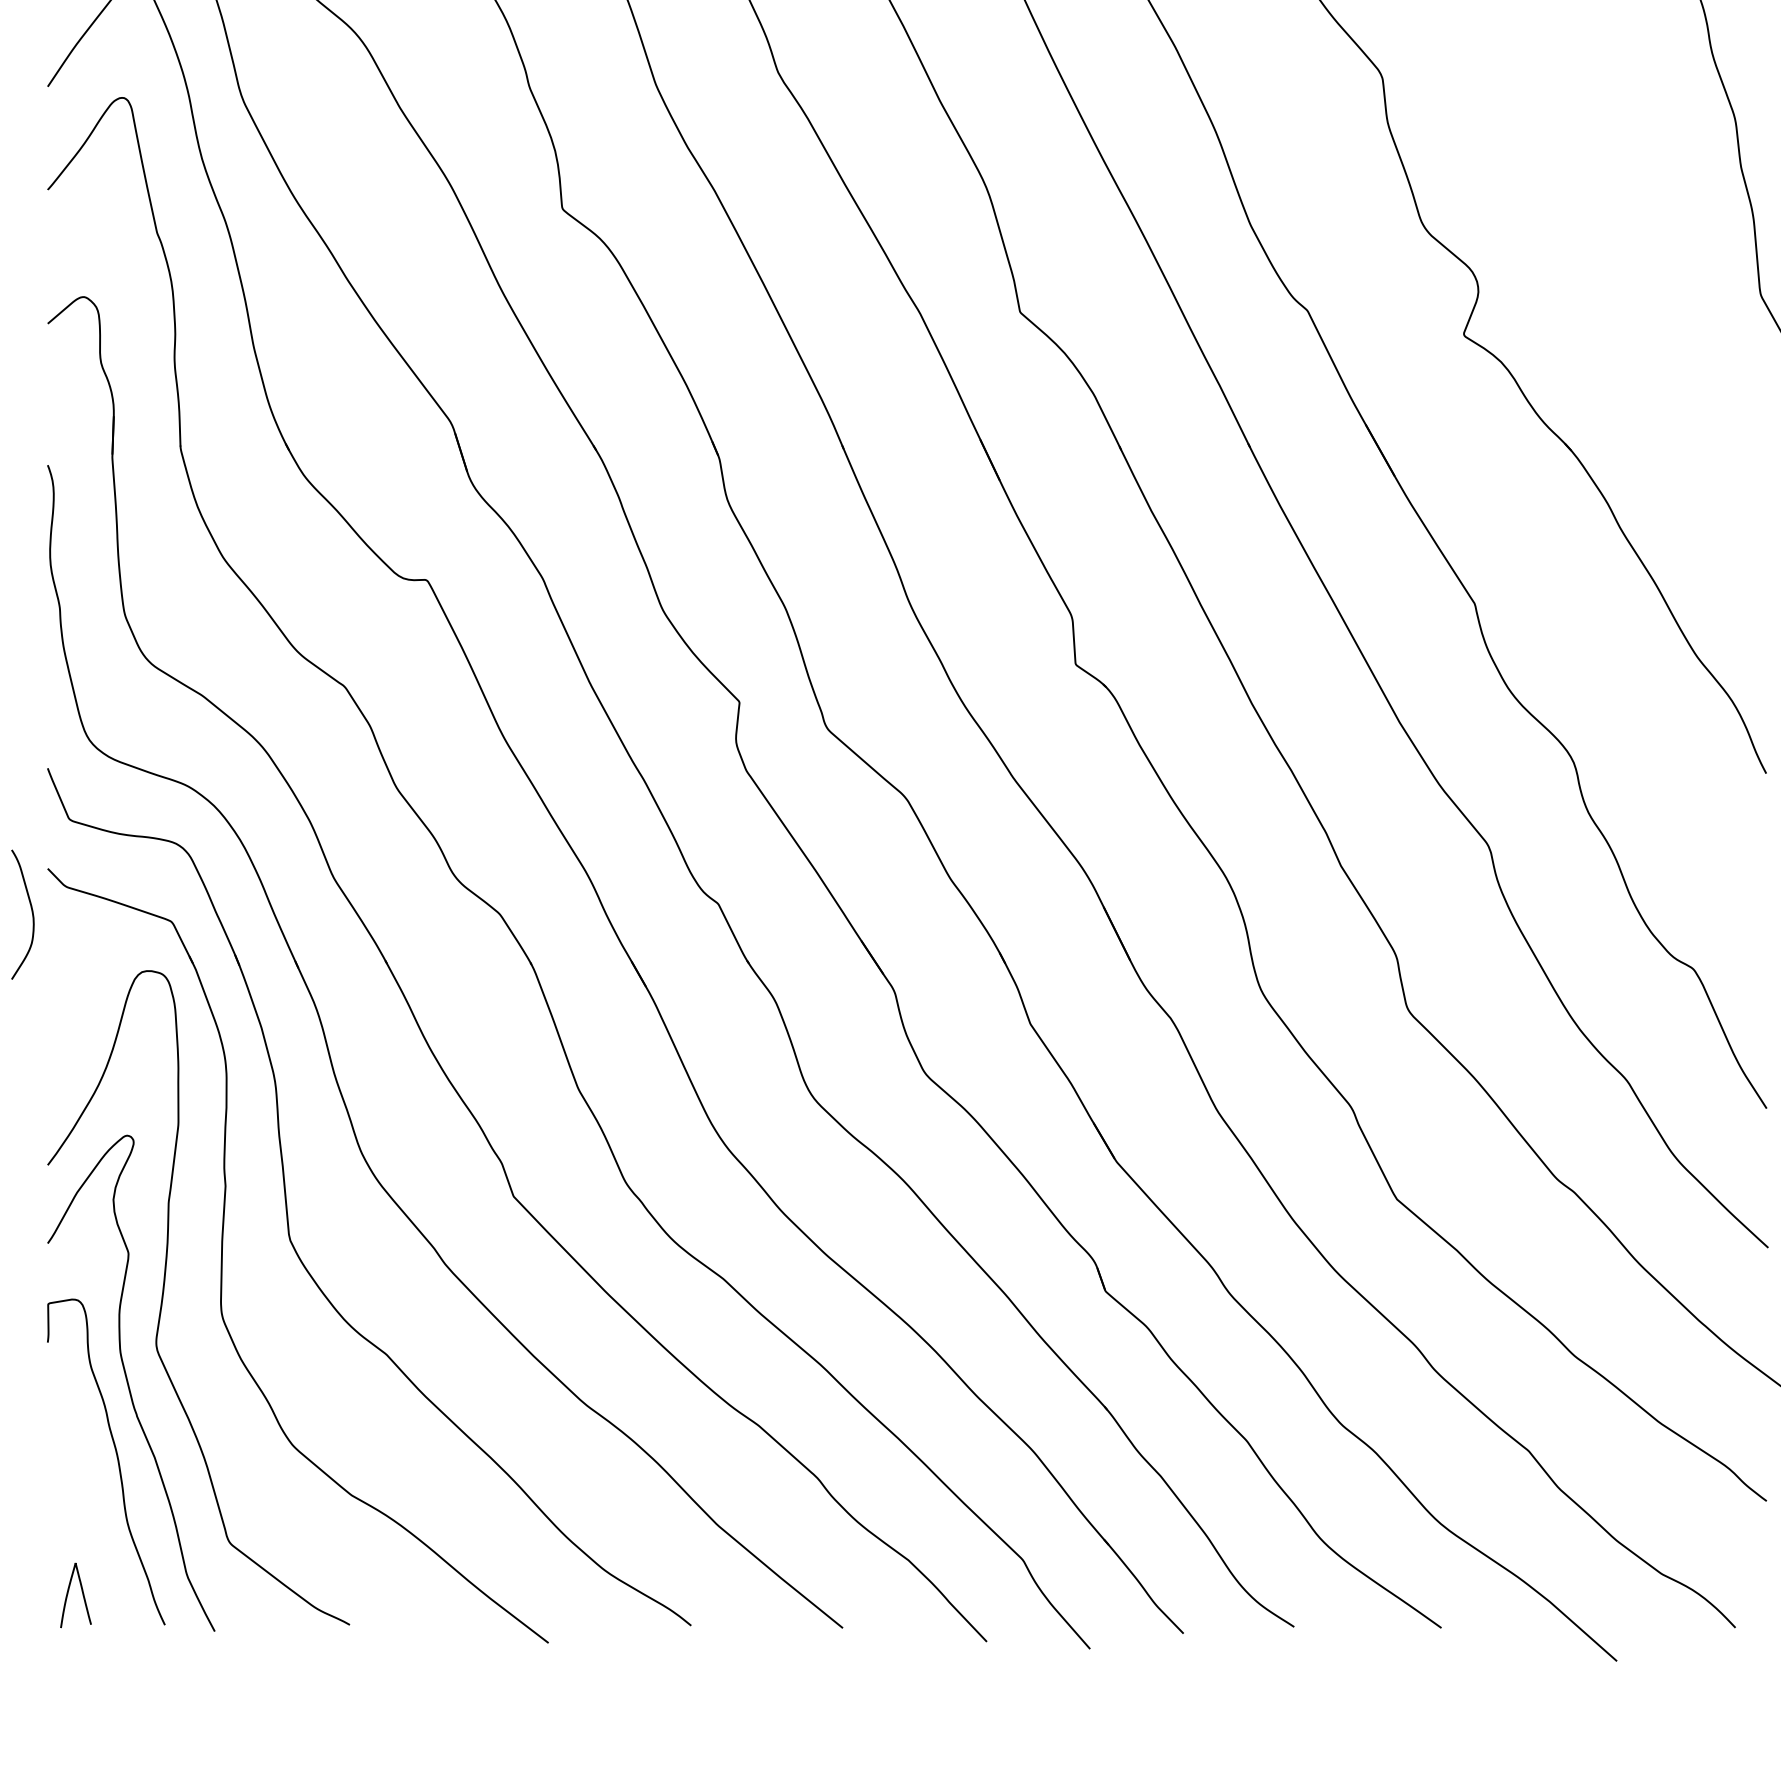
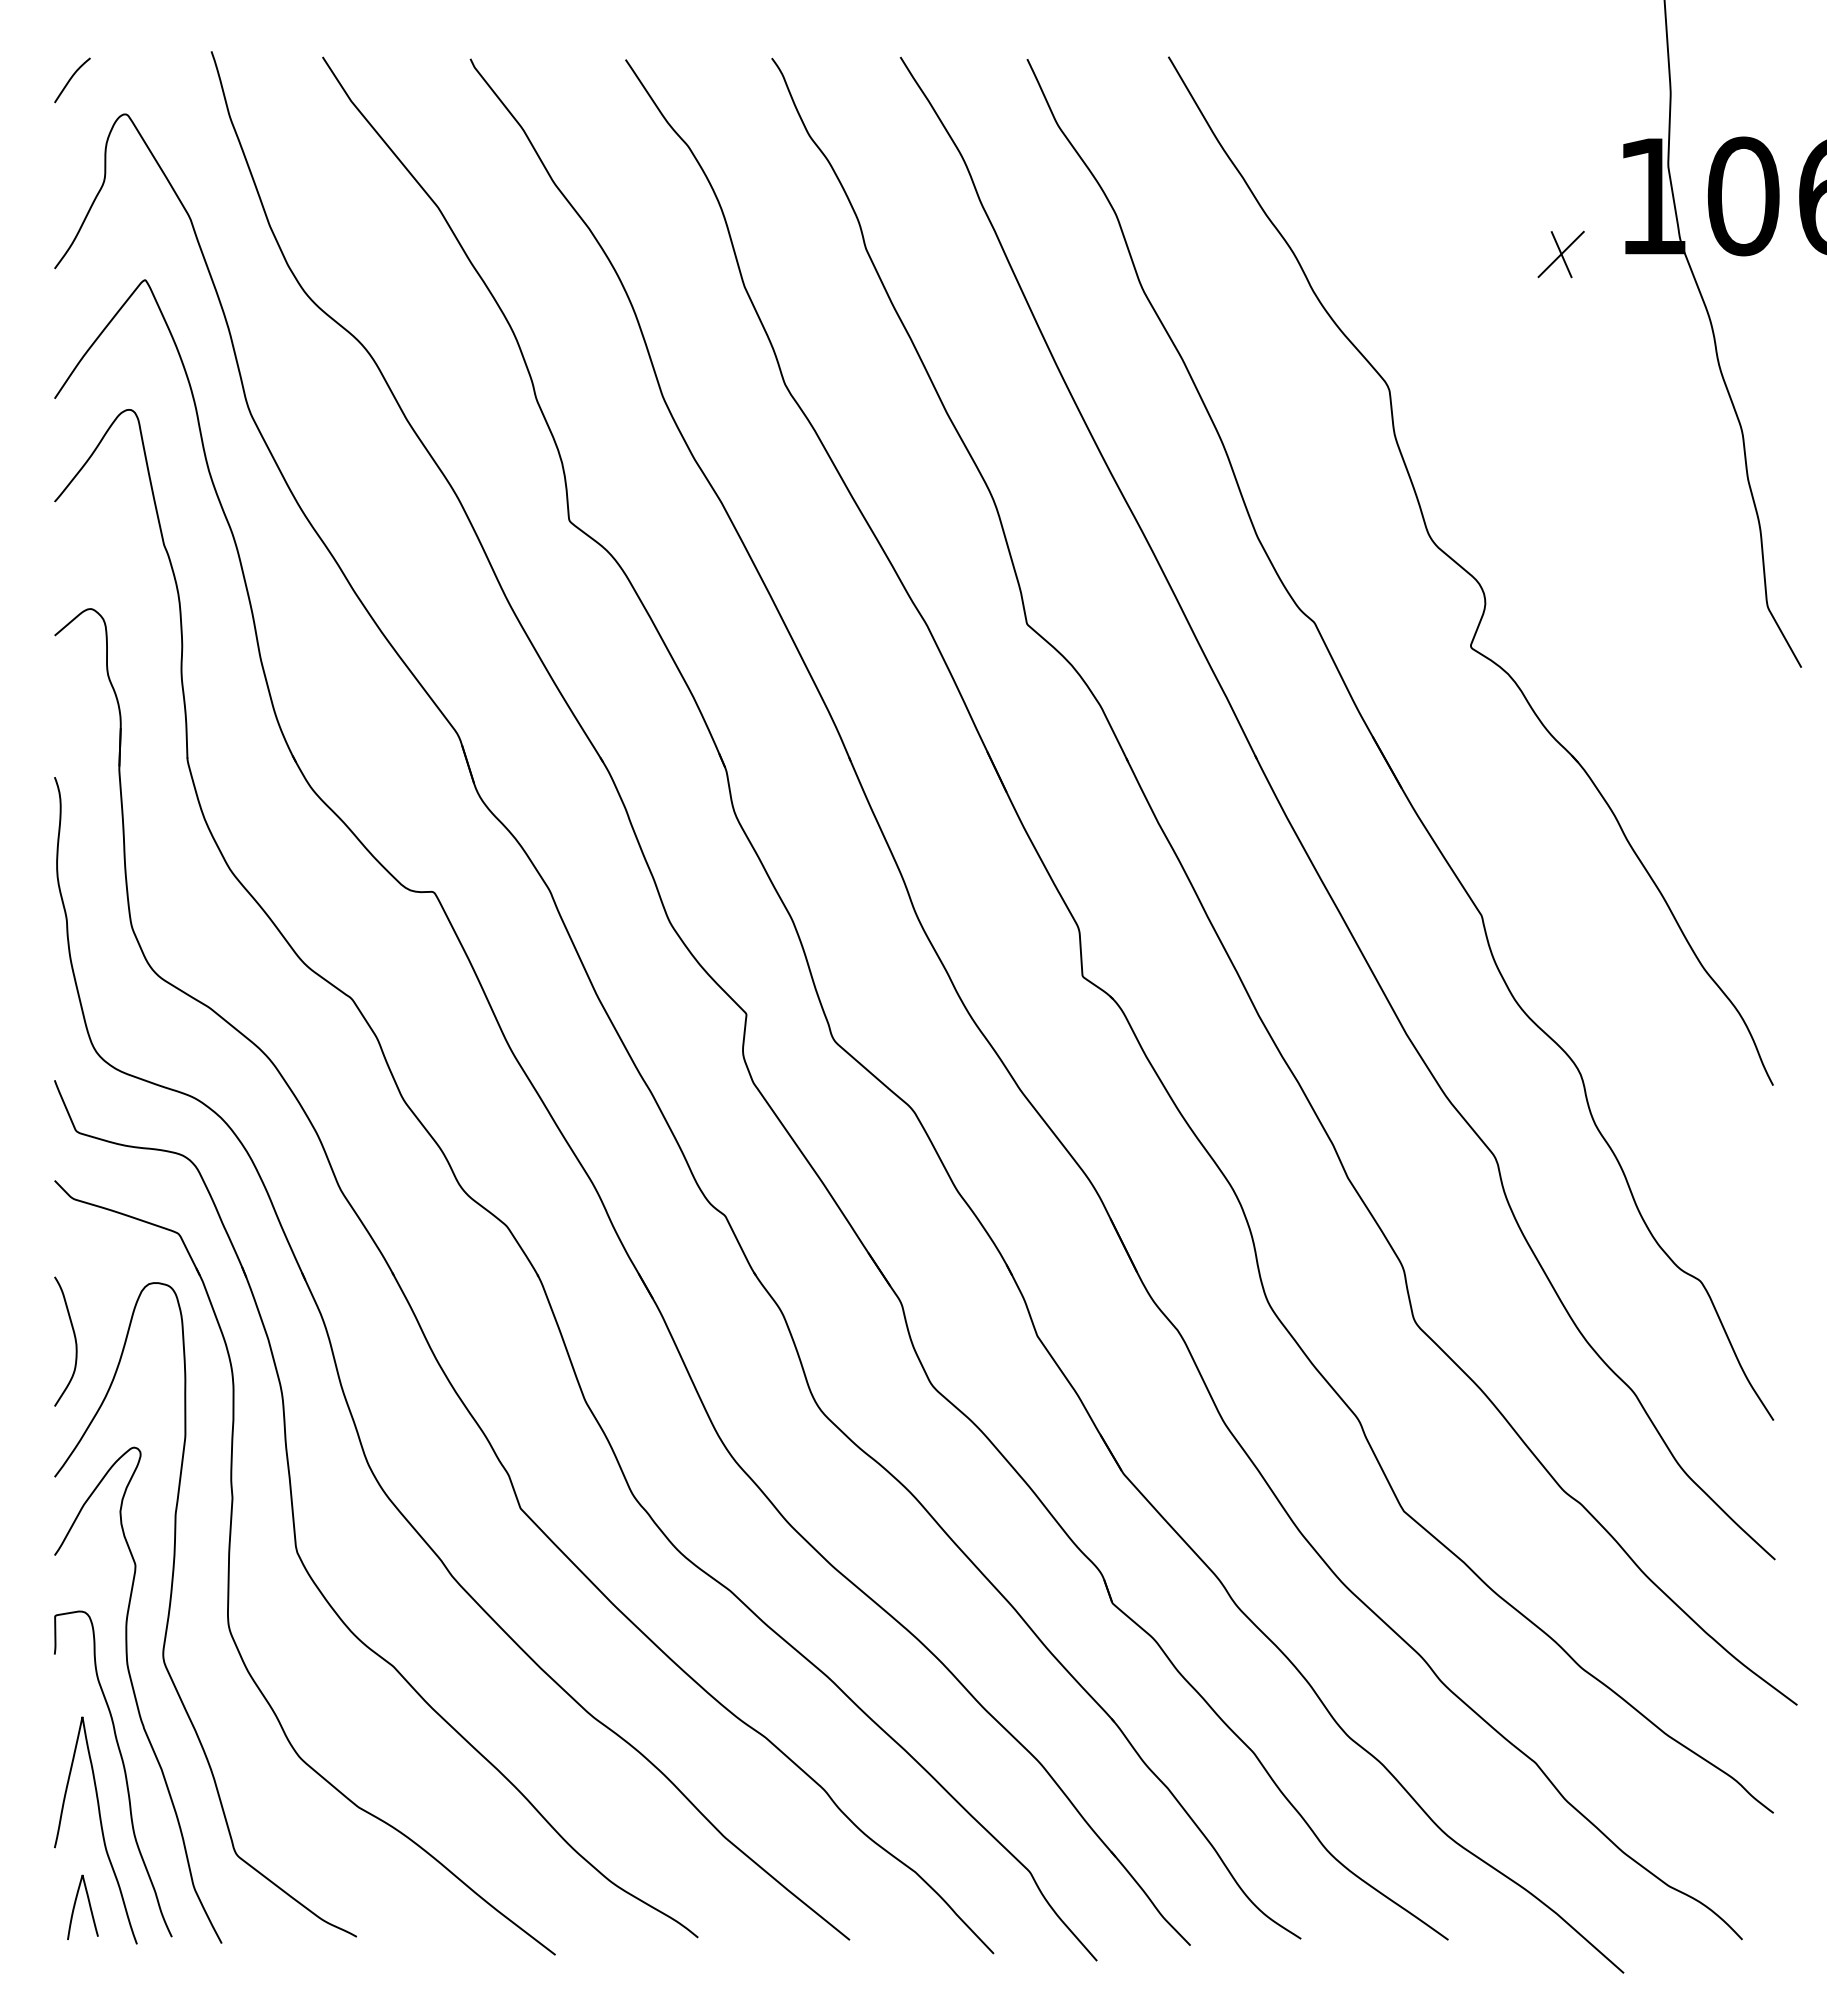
curve: (31, 913) -> (74, 1340), moved
curve: (93, 1515) -> (100, 1827), added

